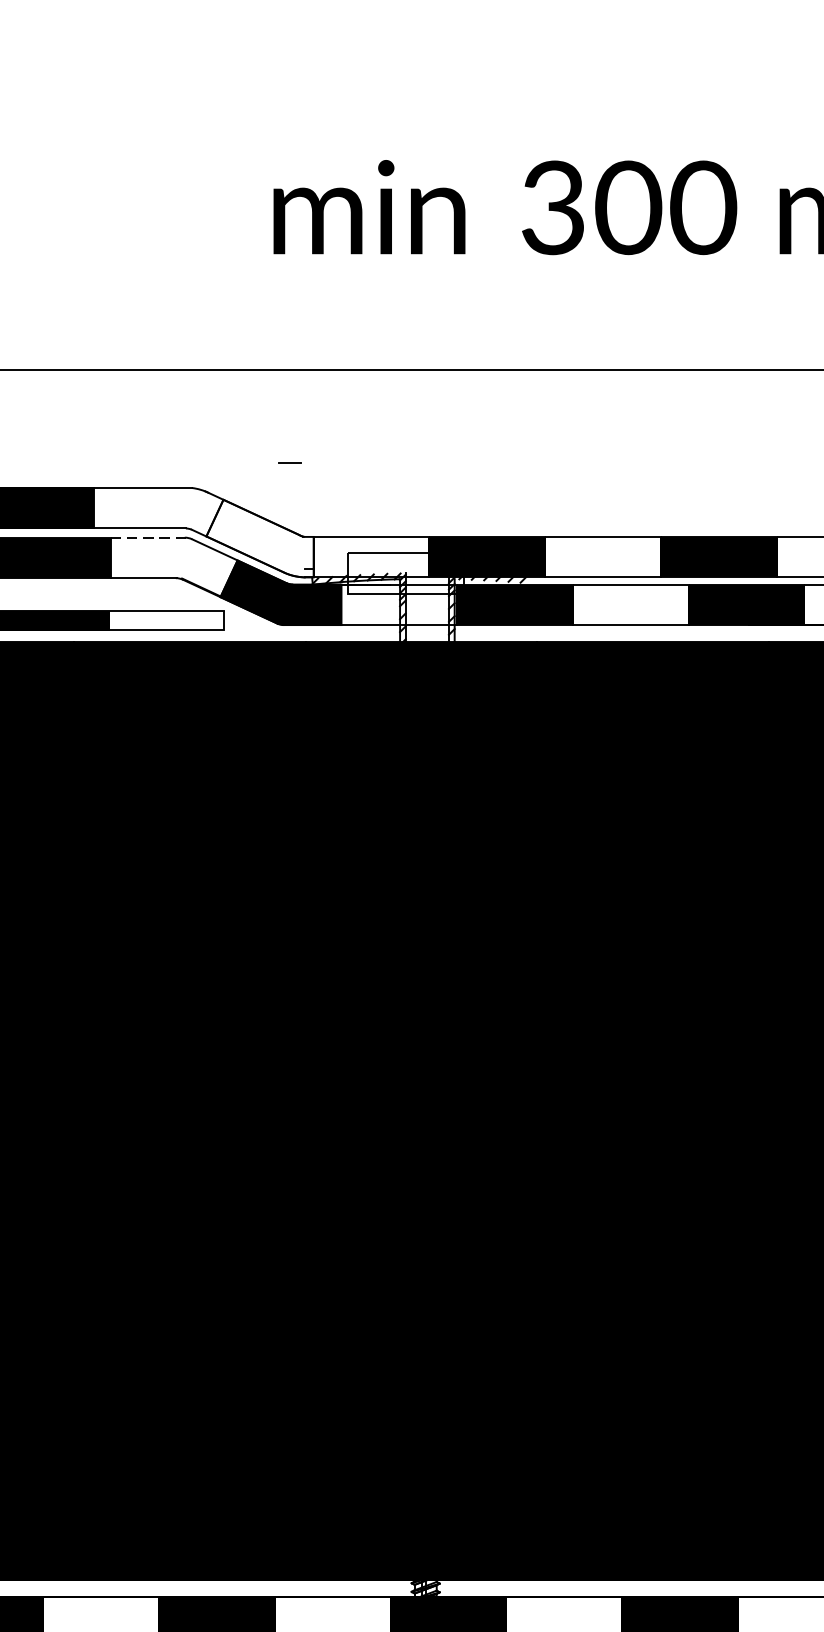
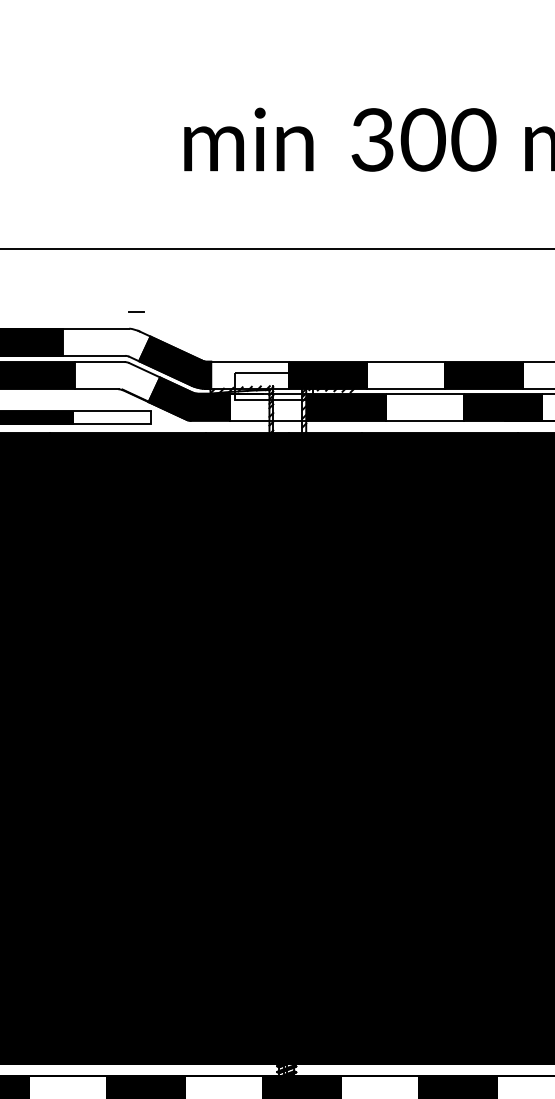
line: (290, 462) -> (136, 311), moved
line: (147, 538) -> (99, 362), dashed -> solid
fill: (260, 538) -> (175, 362), added

